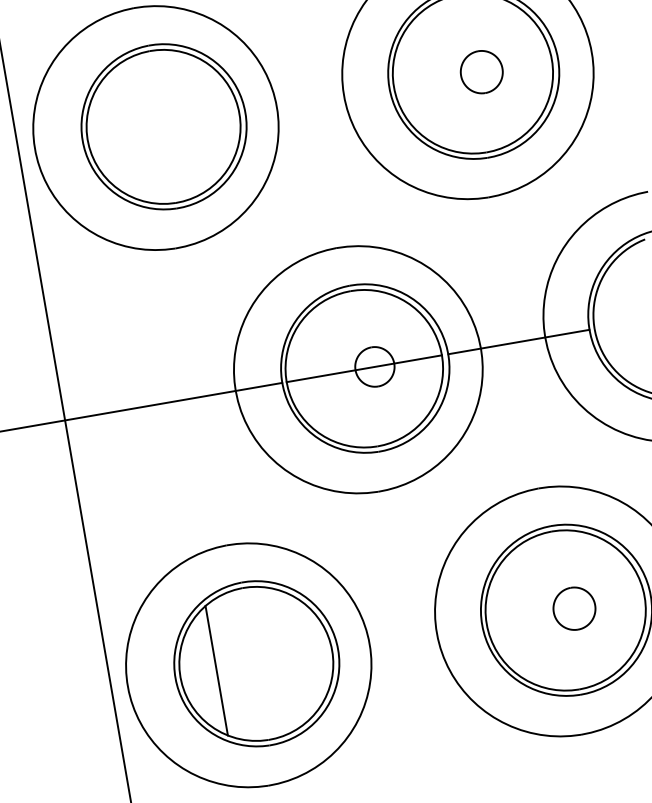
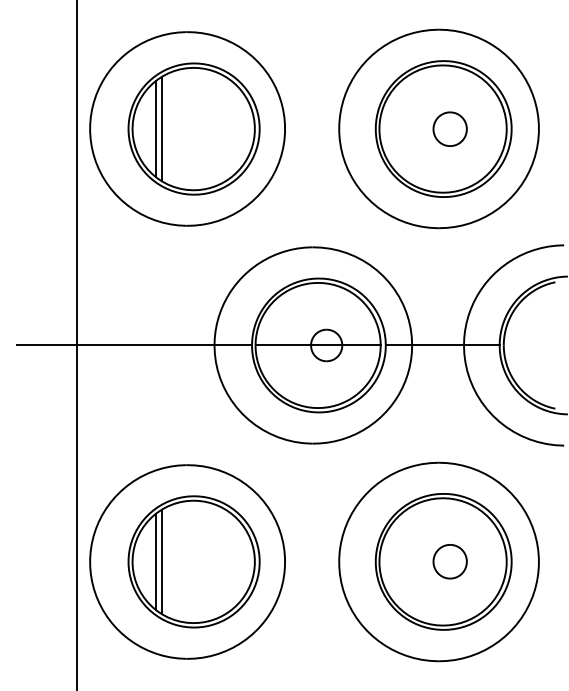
line: (123, 133) -> (161, 128), added
line: (117, 134) -> (156, 128), added
line: (210, 671) -> (156, 561), added

